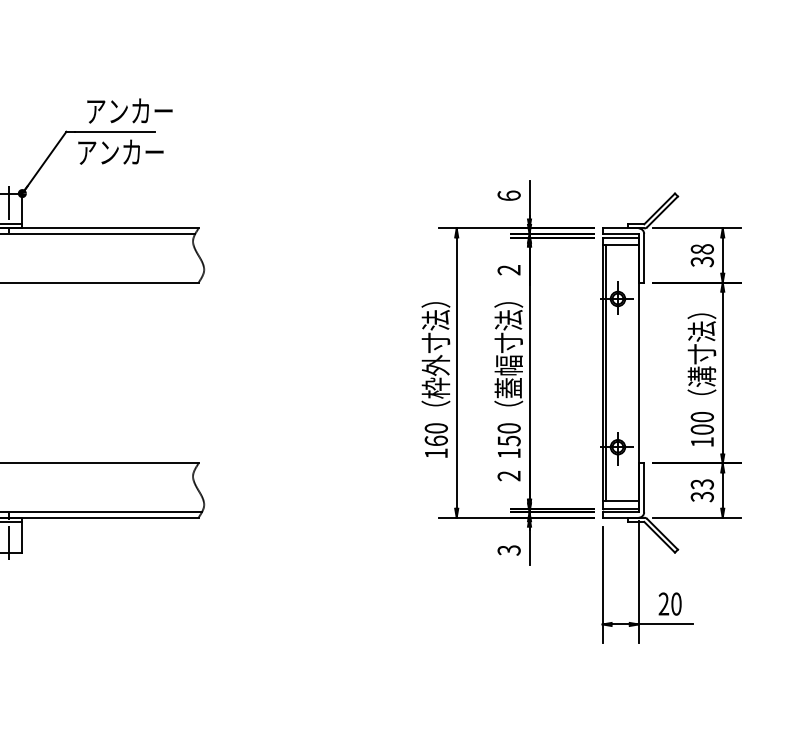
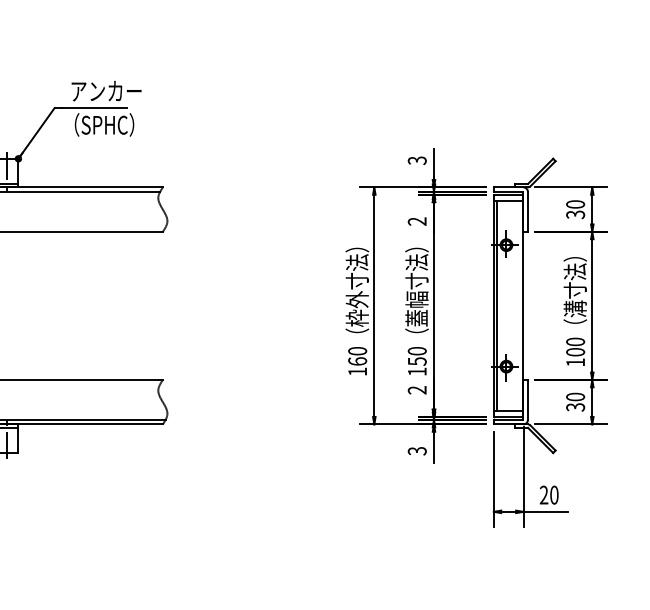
text: (121, 151) -> (99, 124), アンカー -> （SPHC）
text: (508, 195) -> (416, 160), 6 -> 3
text: (702, 249) -> (575, 204), 38 -> 30
text: (702, 483) -> (575, 396), 33 -> 30

